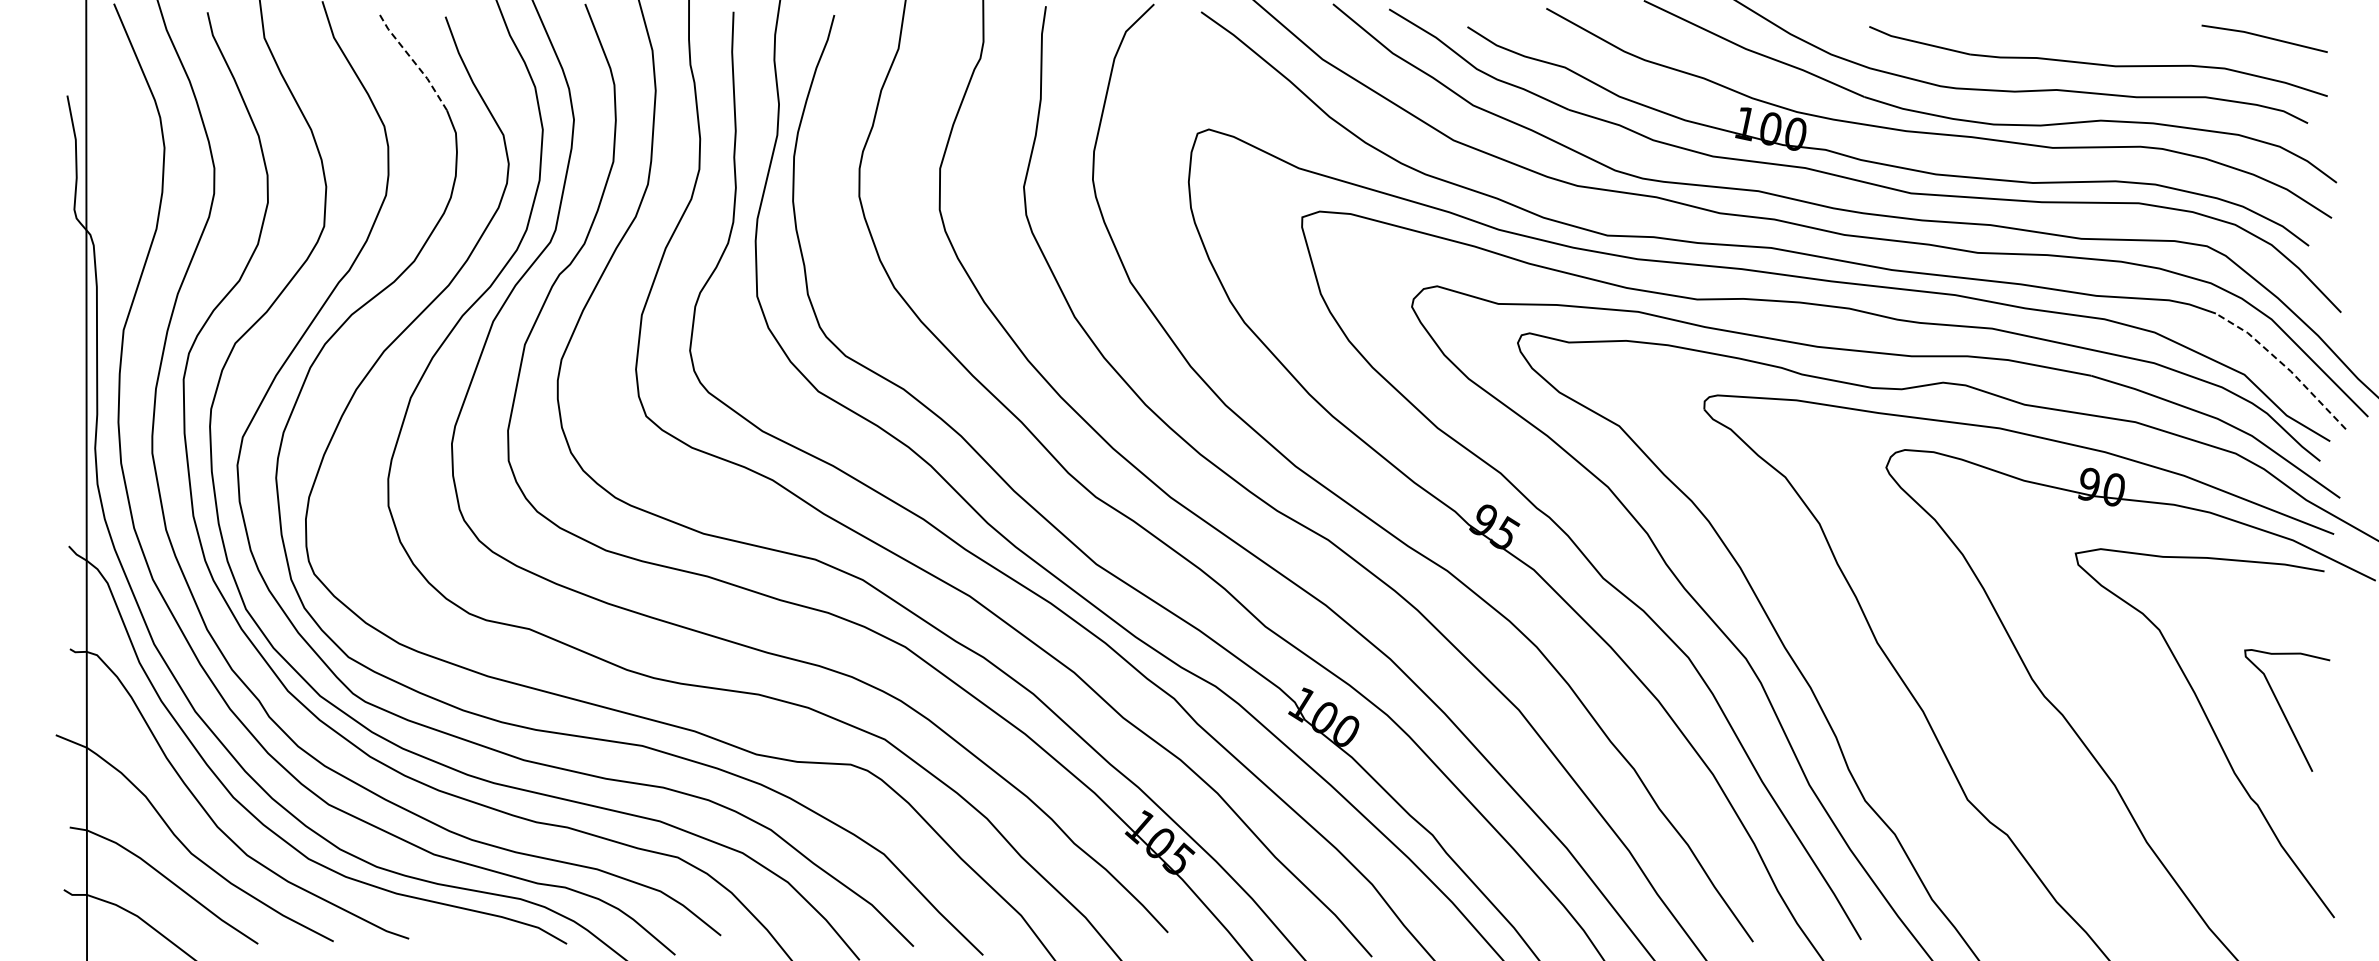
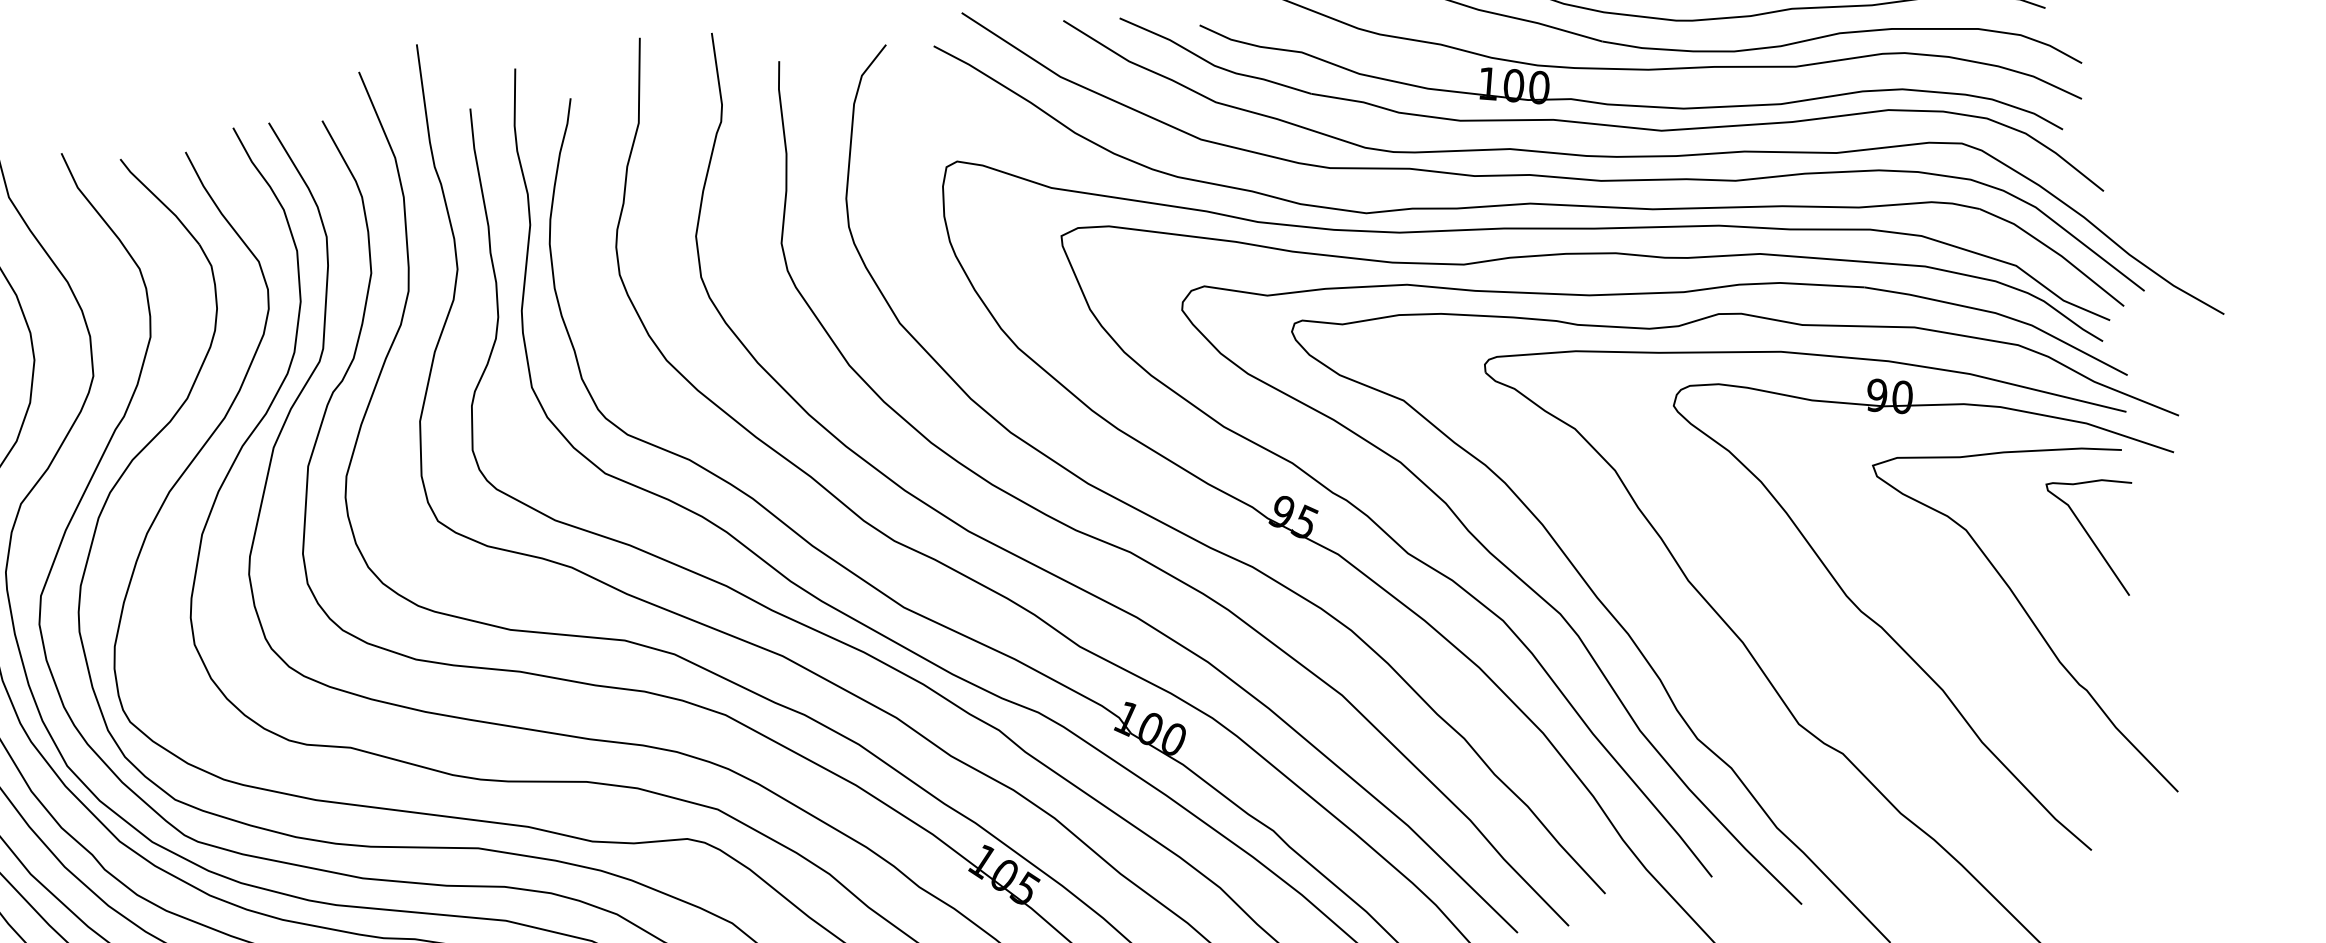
line: (414, 62) -> (160, 201), dashed -> solid
line: (2284, 366) -> (2054, 252), dashed -> solid
curve: (2284, 712) -> (2093, 540), moved

